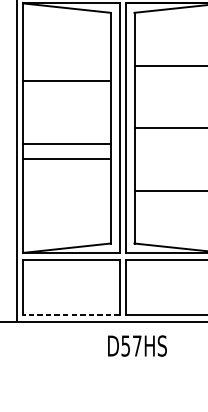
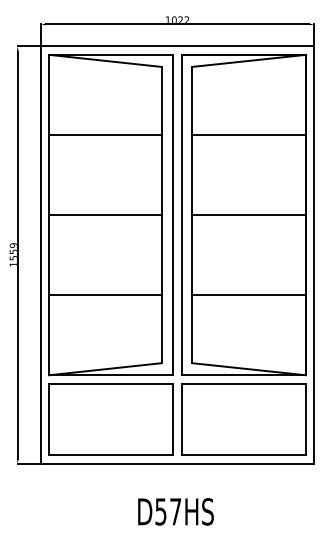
line: (67, 80) -> (105, 134), moved
line: (67, 144) -> (105, 215), moved
line: (67, 158) -> (105, 295), moved
line: (71, 315) -> (111, 455), dashed -> solid
text: (137, 345) -> (175, 511), moved

